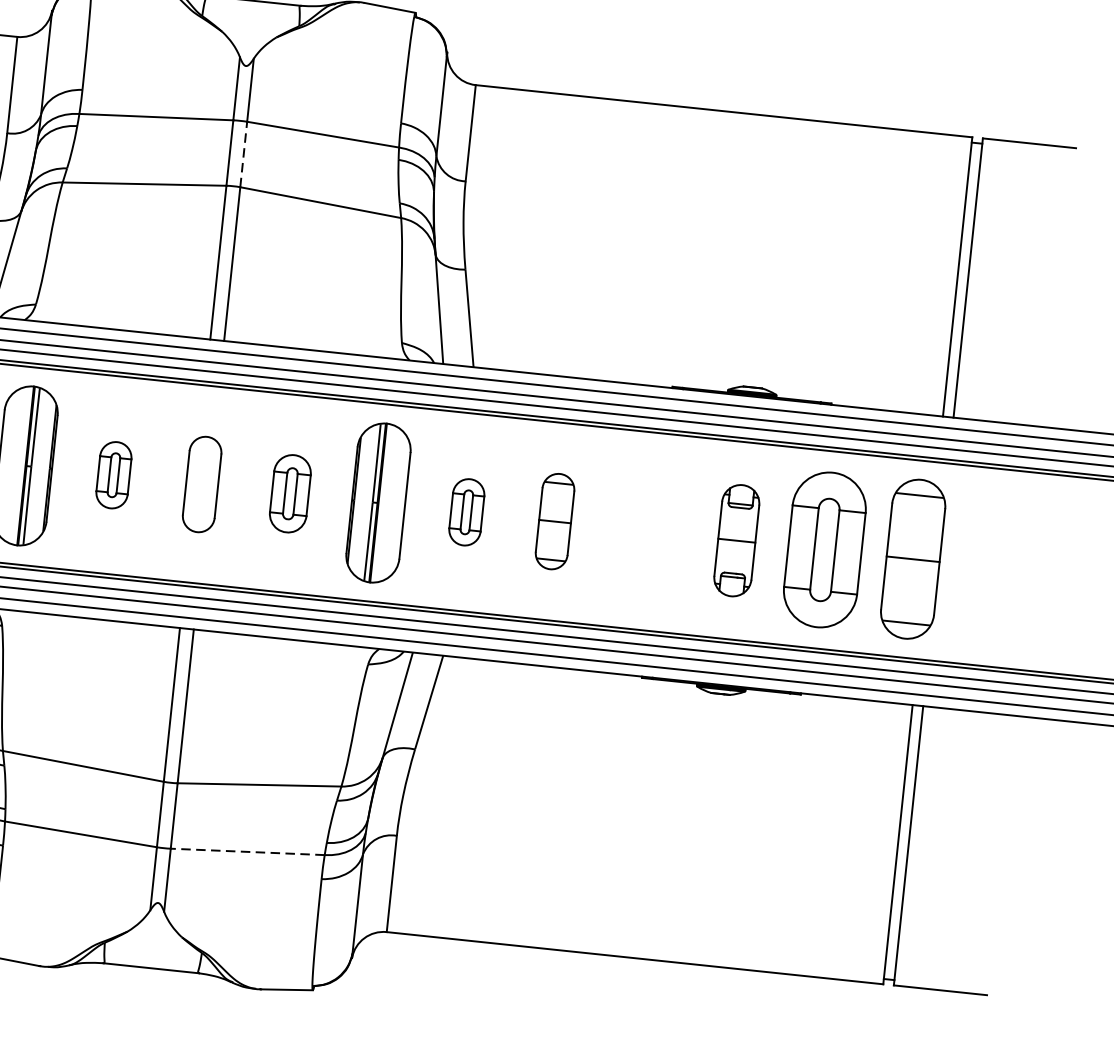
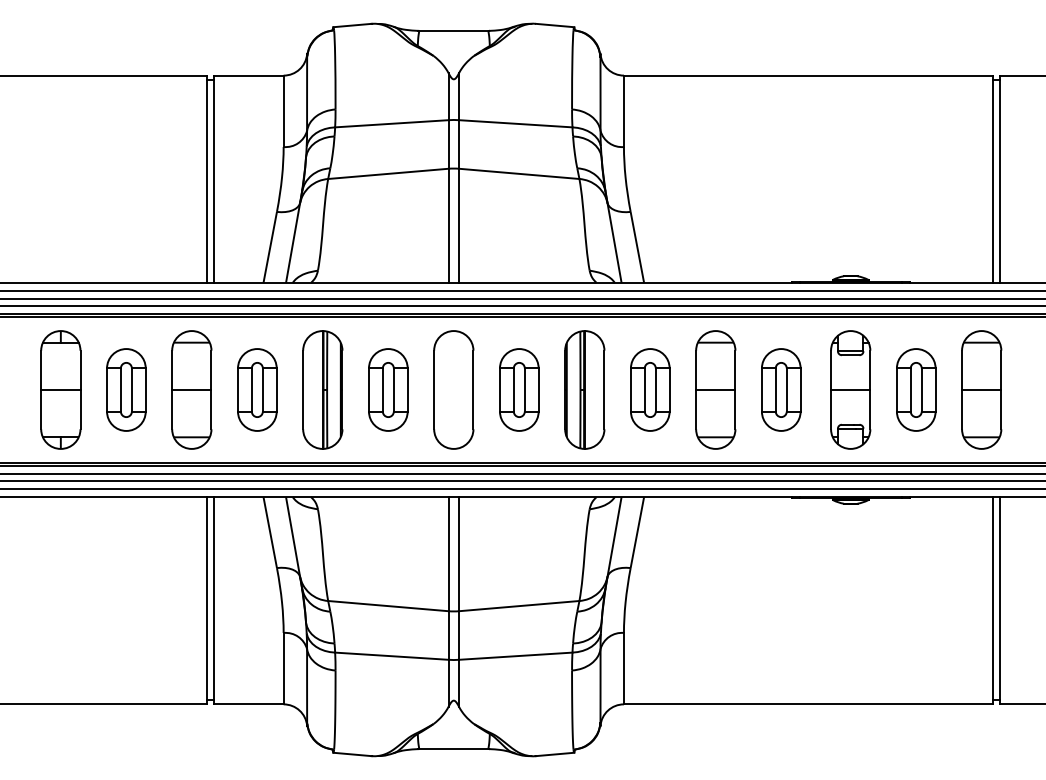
line: (243, 153) -> (458, 143), dashed -> solid
part: (114, 474) -> (388, 389), size x1.67
part: (201, 483) -> (453, 389), size x1.67
part: (290, 493) -> (519, 389), size x1.43
part: (467, 511) -> (650, 389), size x1.67
part: (554, 520) -> (715, 389), size x1.67
part: (643, 530) -> (781, 389), added
part: (736, 540) -> (850, 389), size x1.43
part: (825, 549) -> (916, 389), size x0.71
line: (247, 852) -> (515, 656), dashed -> solid

